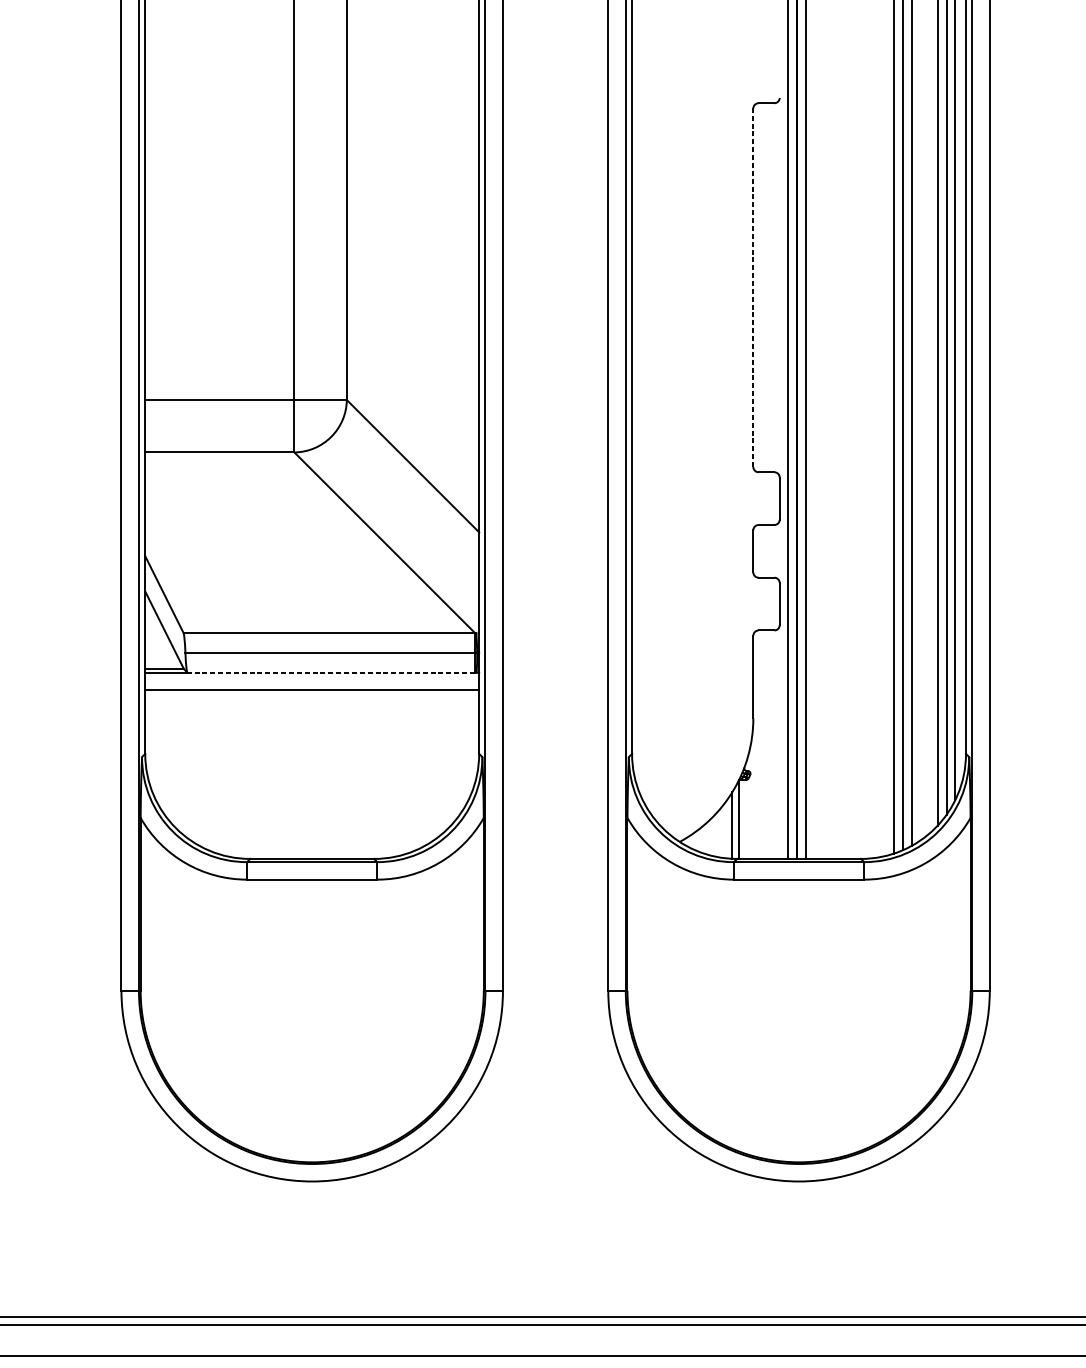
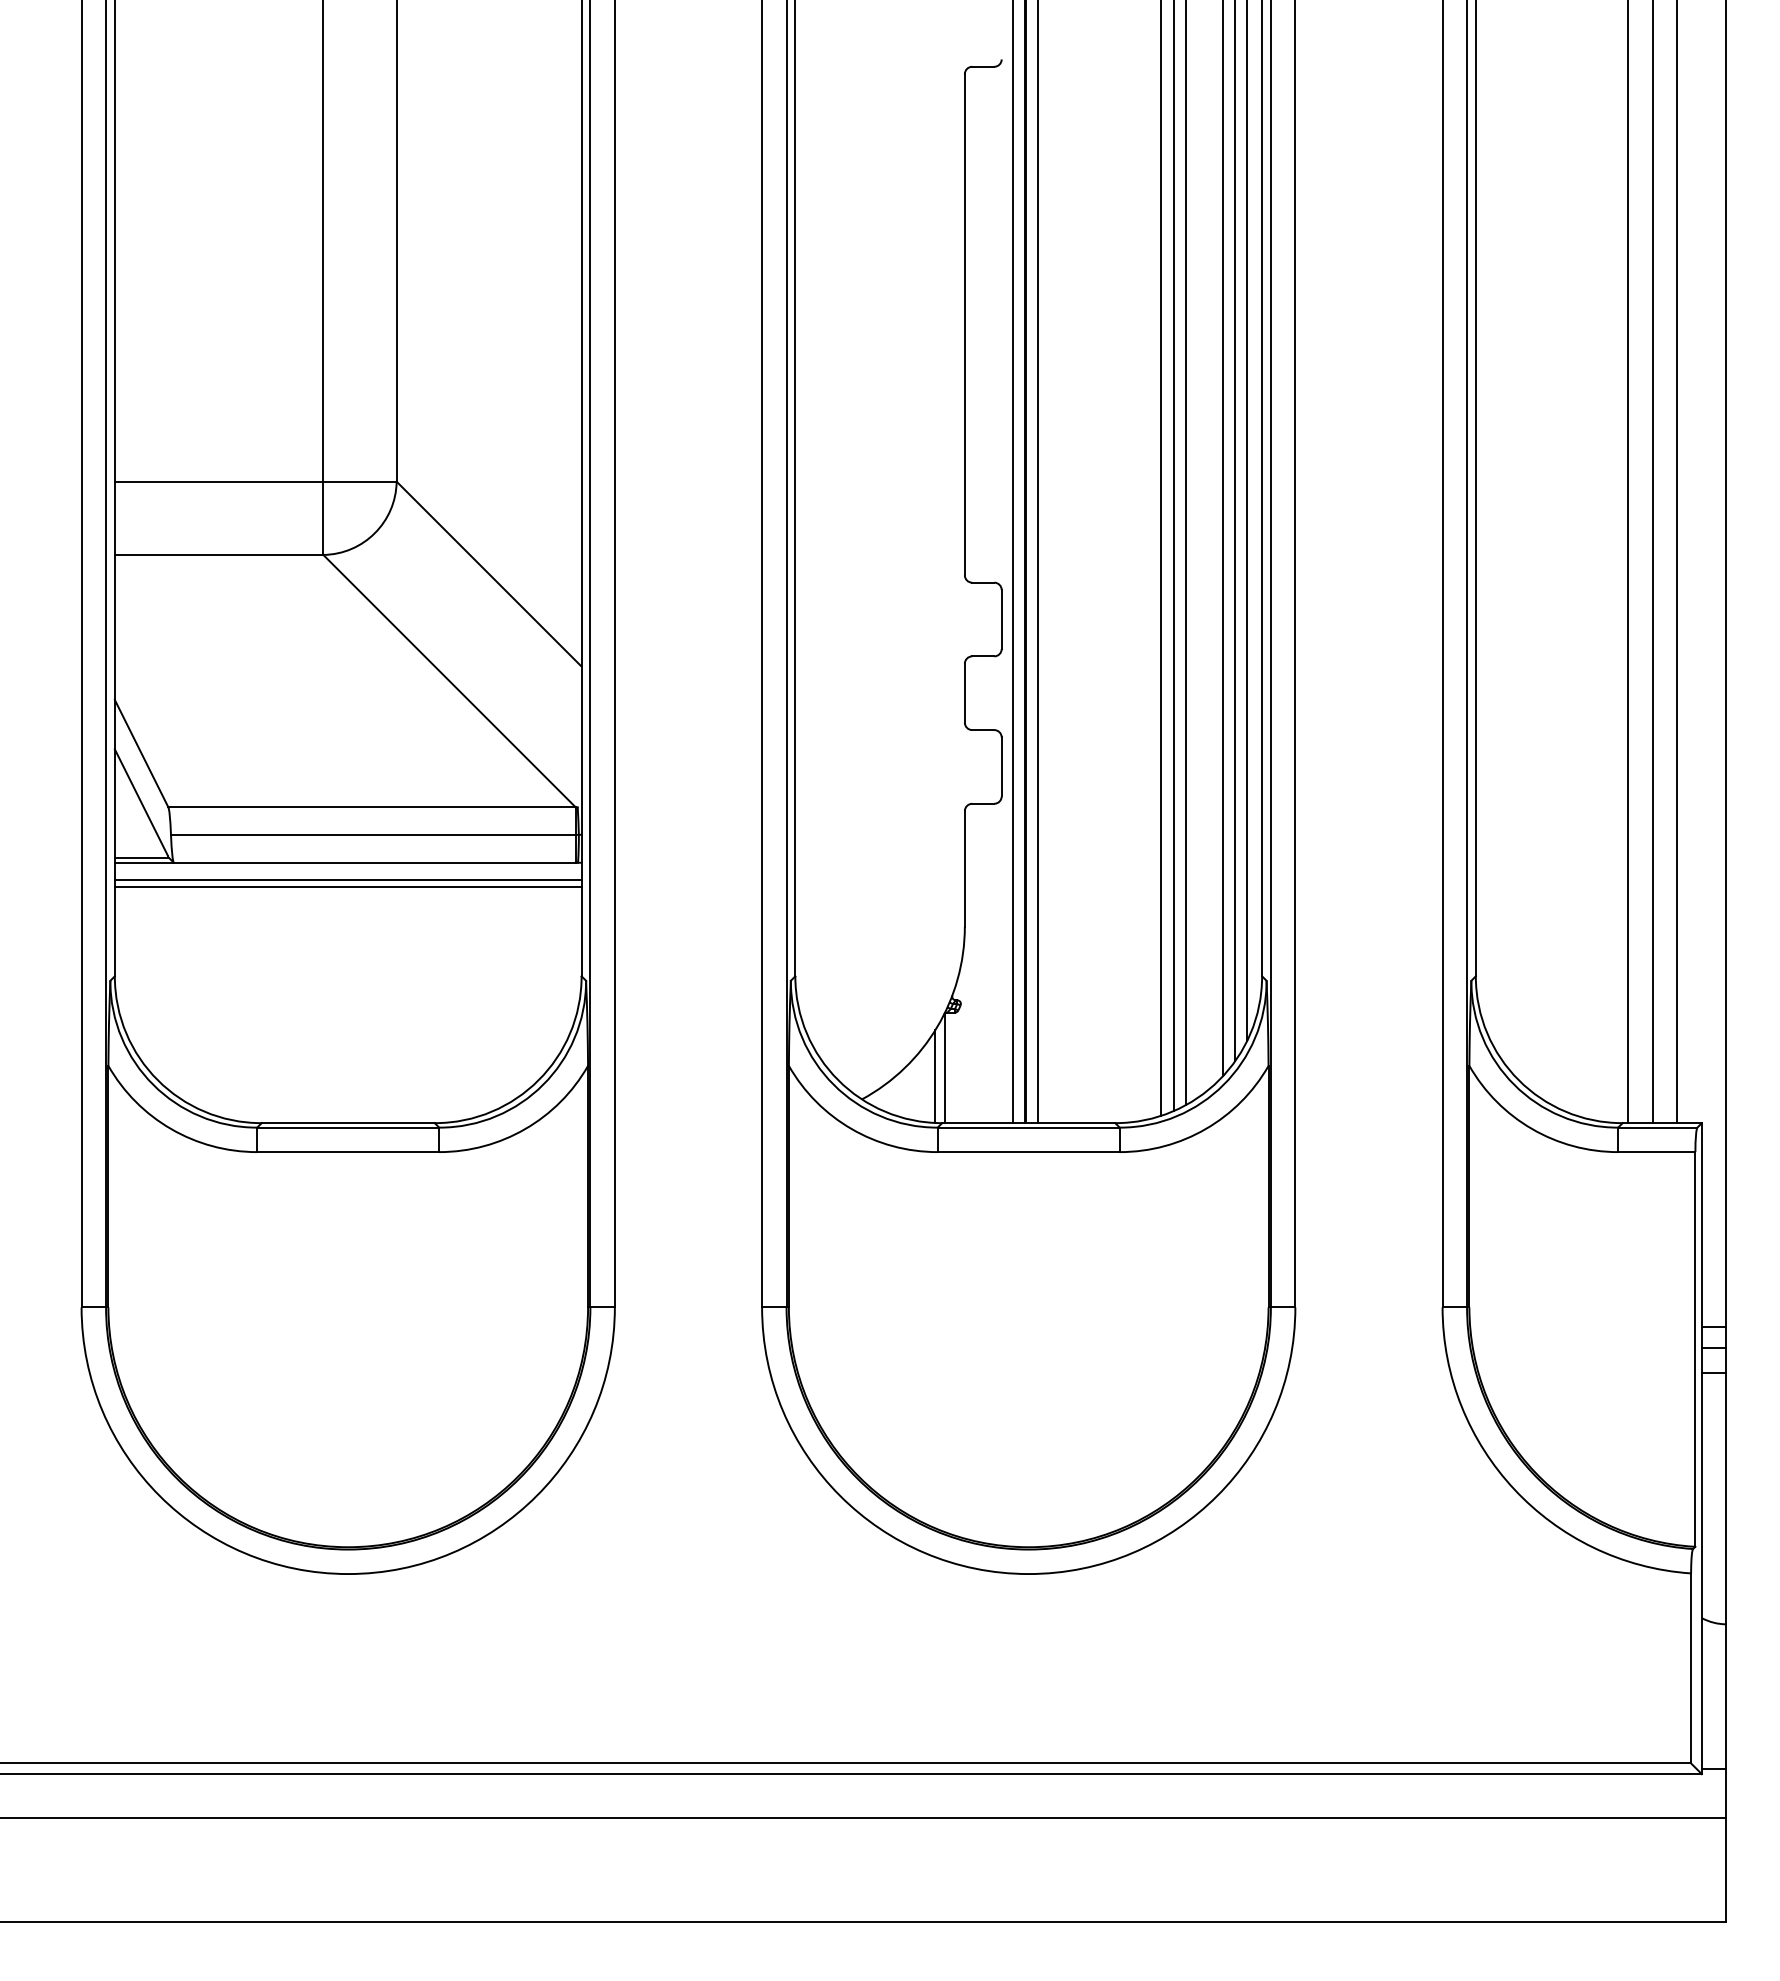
line: (753, 287) -> (964, 324), dashed -> solid
line: (331, 672) -> (374, 862), dashed -> solid
line: (311, 684) -> (347, 879), added

